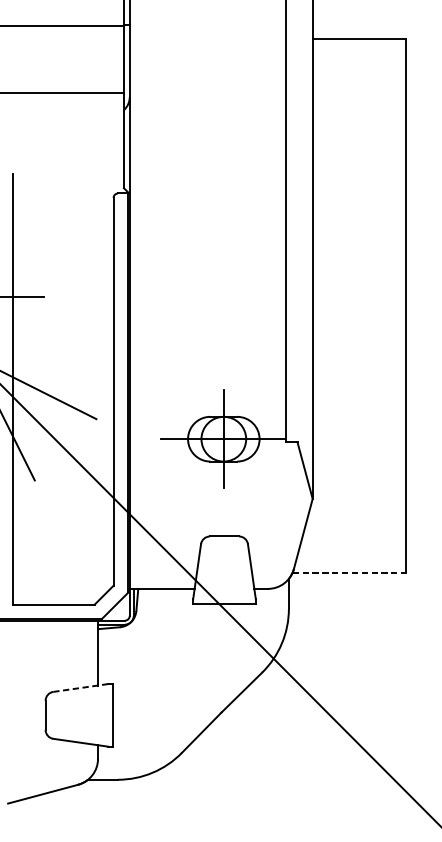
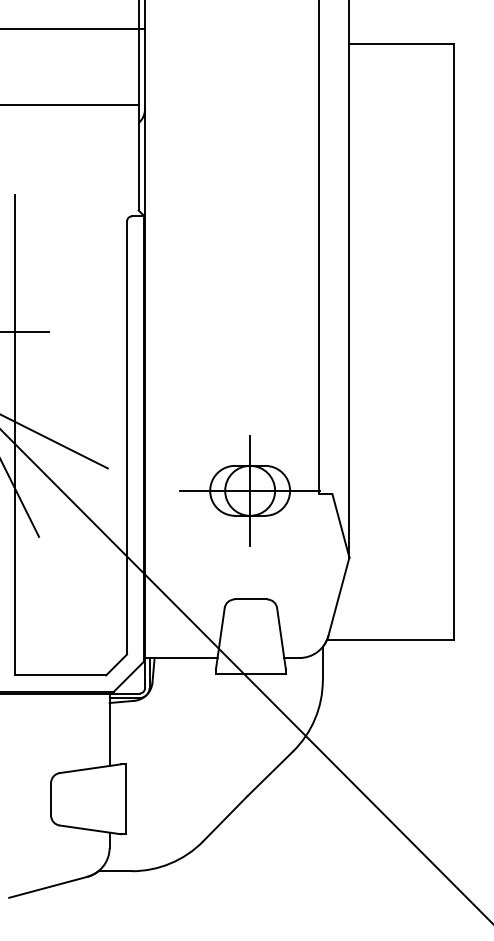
line: (350, 572) -> (391, 639), dashed -> solid
line: (80, 687) -> (90, 768), dashed -> solid

